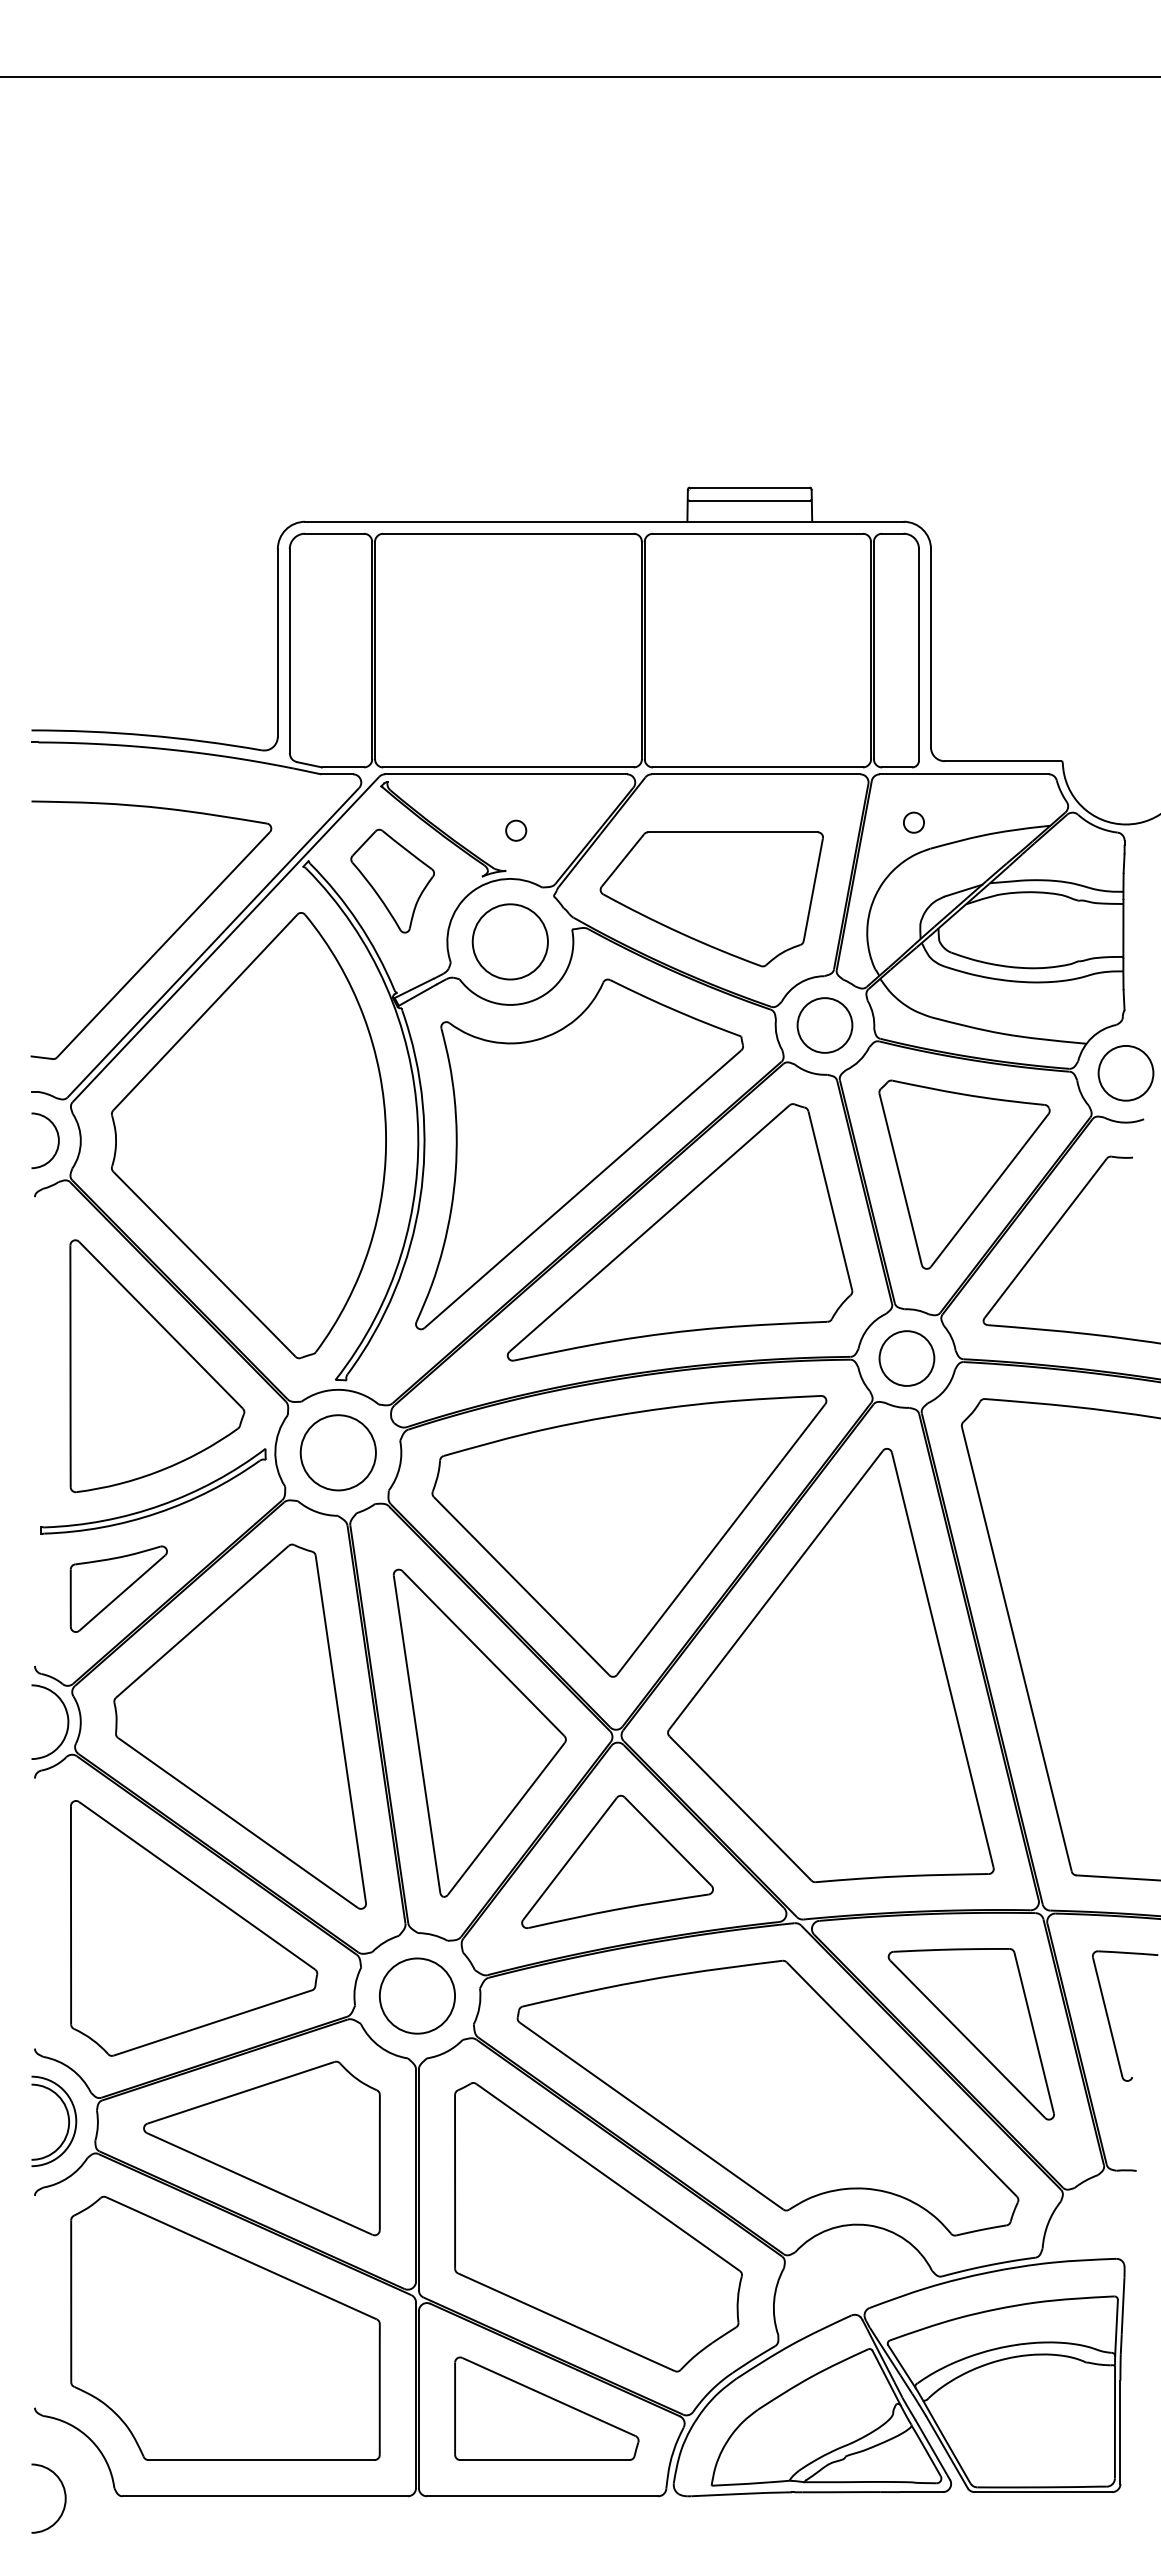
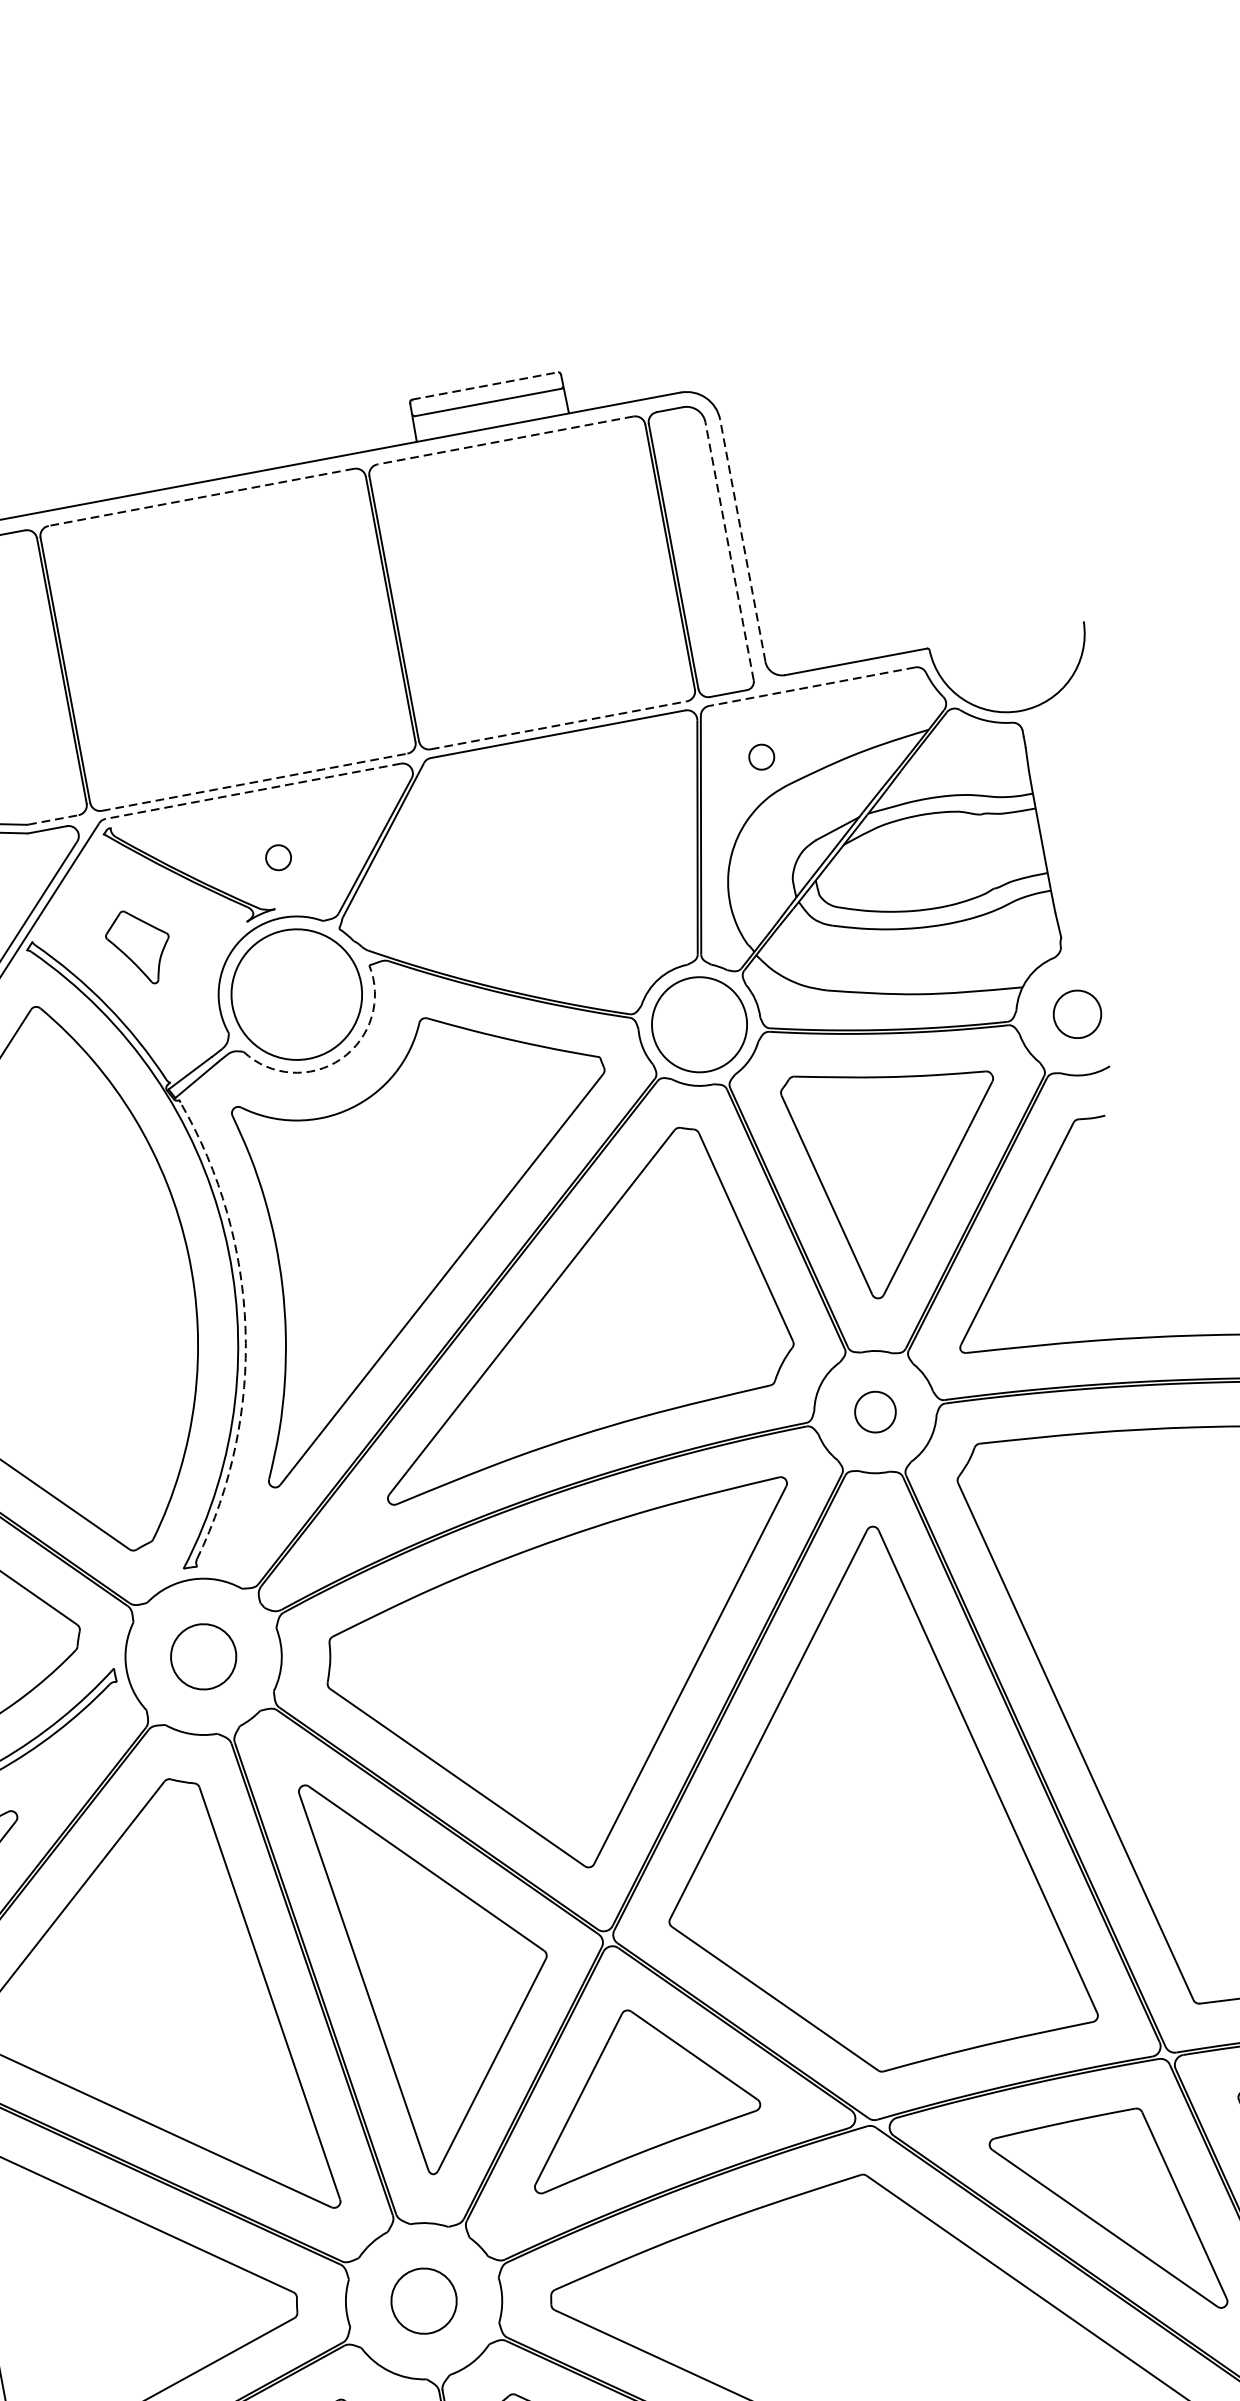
line: (749, 487) -> (484, 385), solid -> dashed
line: (508, 533) -> (201, 497), solid -> dashed
line: (757, 533) -> (504, 440), solid -> dashed
line: (931, 647) -> (743, 539), solid -> dashed
line: (919, 654) -> (730, 550), solid -> dashed
line: (343, 767) -> (53, 820), solid -> dashed
line: (508, 767) -> (254, 782), solid -> dashed
line: (757, 767) -> (558, 725), solid -> dashed
line: (506, 774) -> (253, 791), solid -> dashed
line: (963, 774) -> (811, 687), solid -> dashed
part: (392, 880) -> (139, 946), size x0.6
part: (711, 899) -> (532, 897), removed
circle: (509, 941) -> (295, 994), size x1.4
arc: (535, 999) -> (340, 1059), solid -> dashed
circle: (824, 1025) -> (698, 1024), size x1.4
circle: (1125, 1072) -> (1076, 1013), size x0.7
arc: (420, 1199) -> (246, 1329), solid -> dashed
circle: (906, 1358) -> (874, 1412), size x0.6
circle: (337, 1452) -> (202, 1656), size x0.7
circle: (417, 1995) -> (424, 2300), size x0.7

